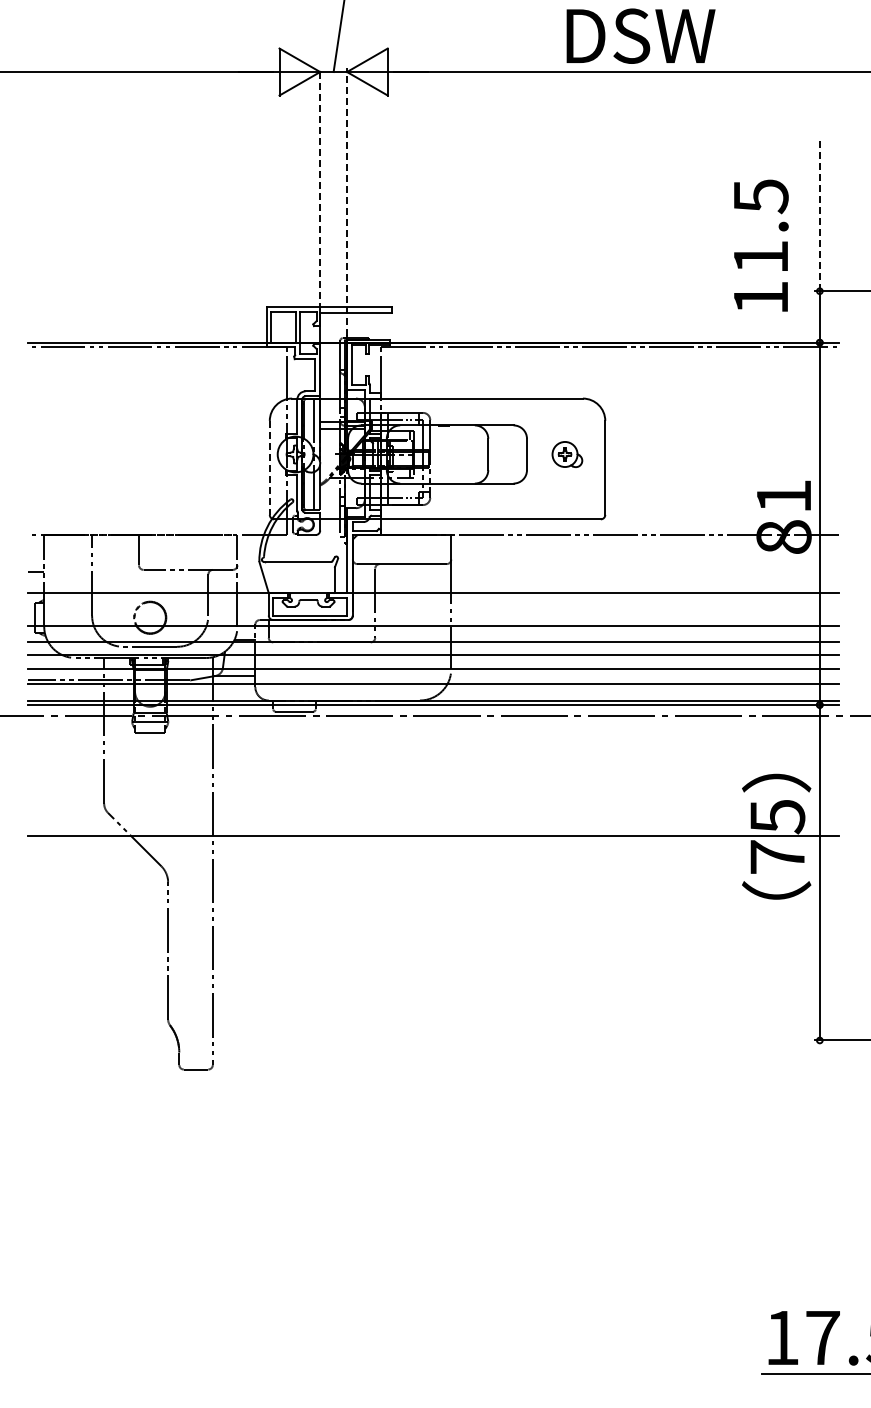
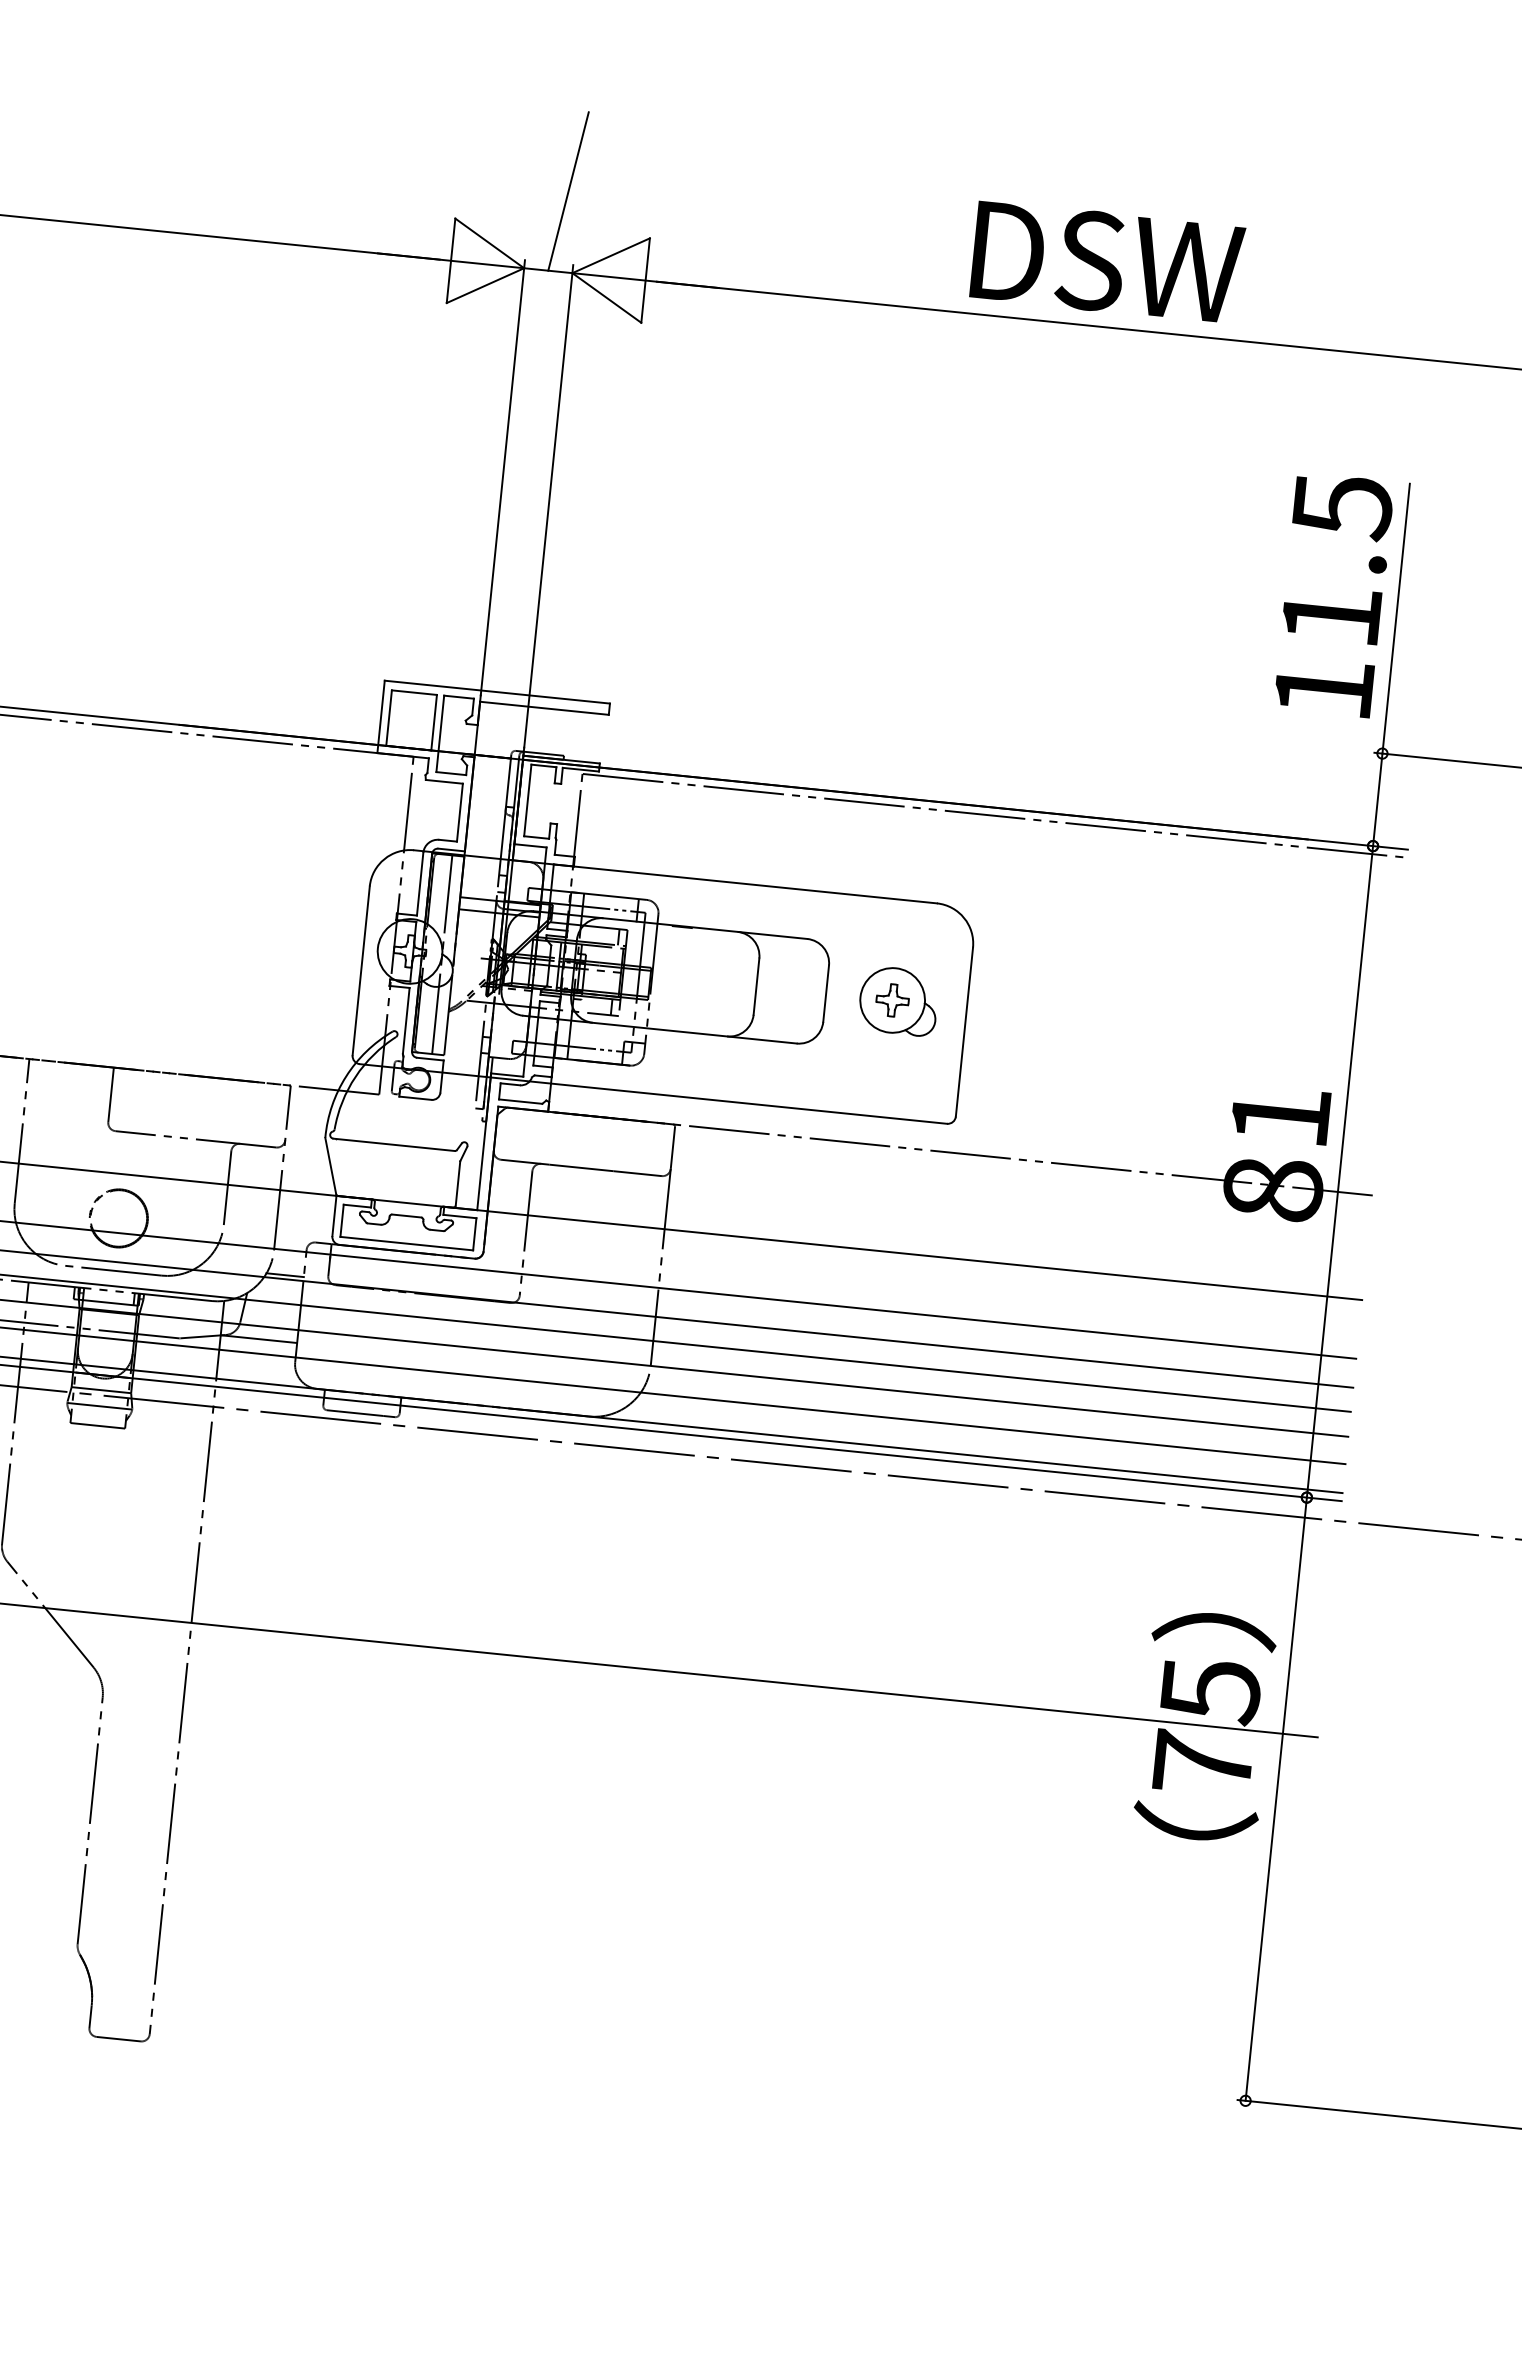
line: (320, 188) -> (503, 477), dashed -> solid
line: (347, 201) -> (549, 505), dashed -> solid
line: (819, 215) -> (1395, 617), dashed -> solid
text: (761, 245) -> (1334, 594), moved
part: (567, 454) -> (898, 1001), size x1.43
line: (269, 467) -> (360, 970), dashed -> solid

